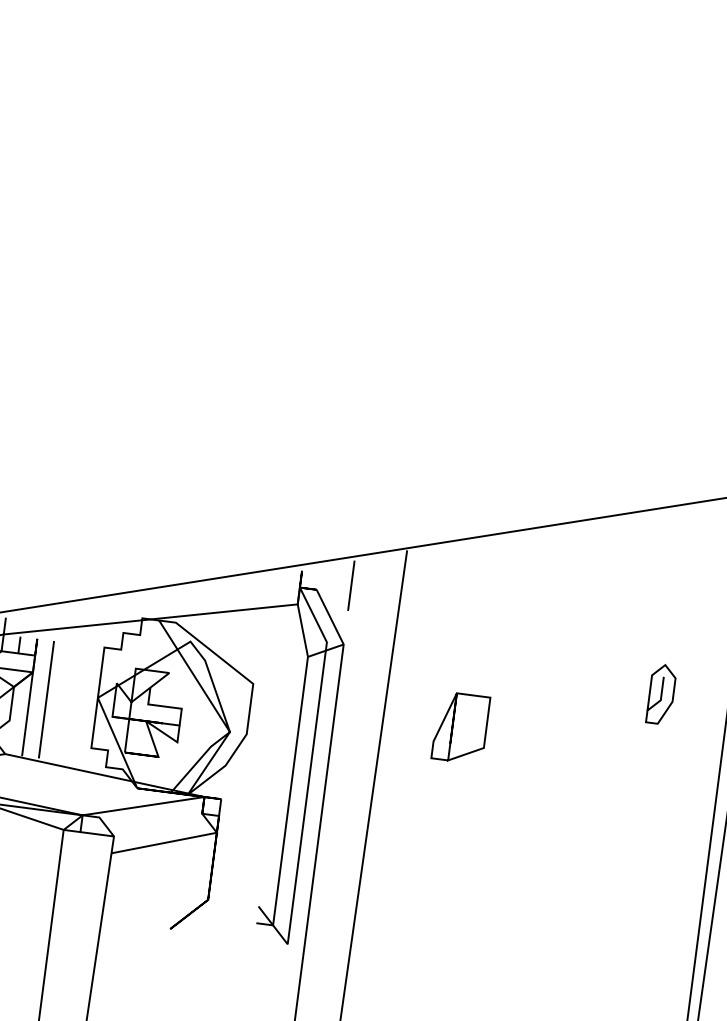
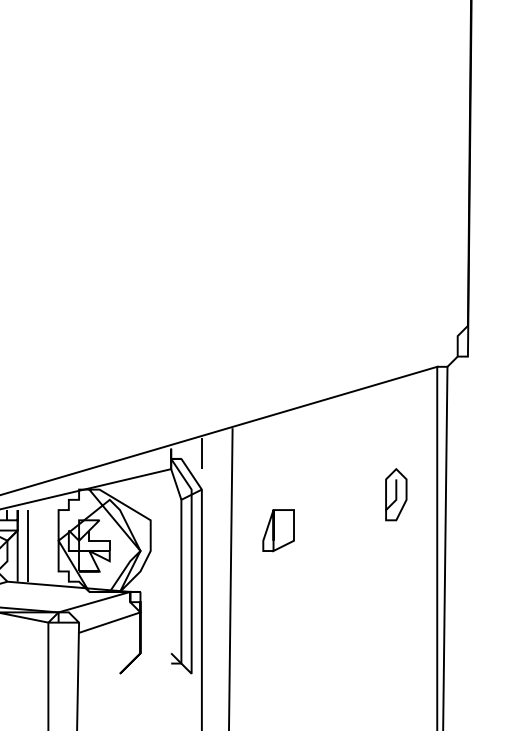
part: (661, 693) -> (396, 494), size x1.43

